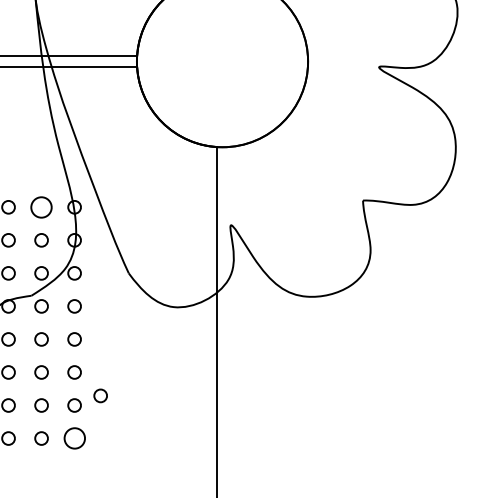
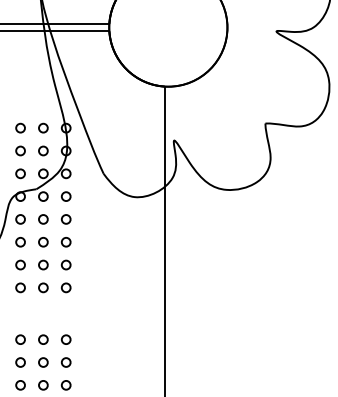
circle: (41, 206) -> (43, 127), size x0.62
circle: (99, 396) -> (83, 258), removed
circle: (73, 438) -> (65, 287), size x0.62

